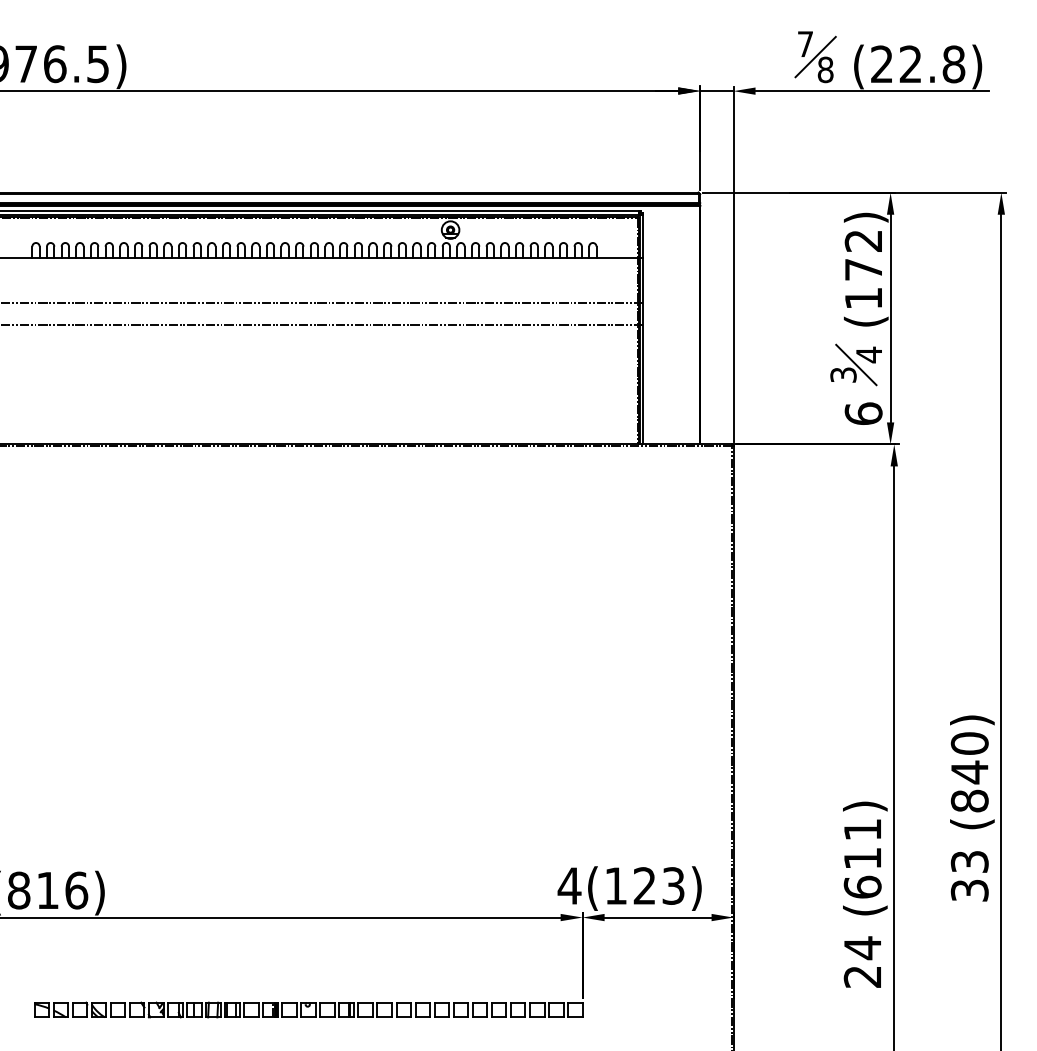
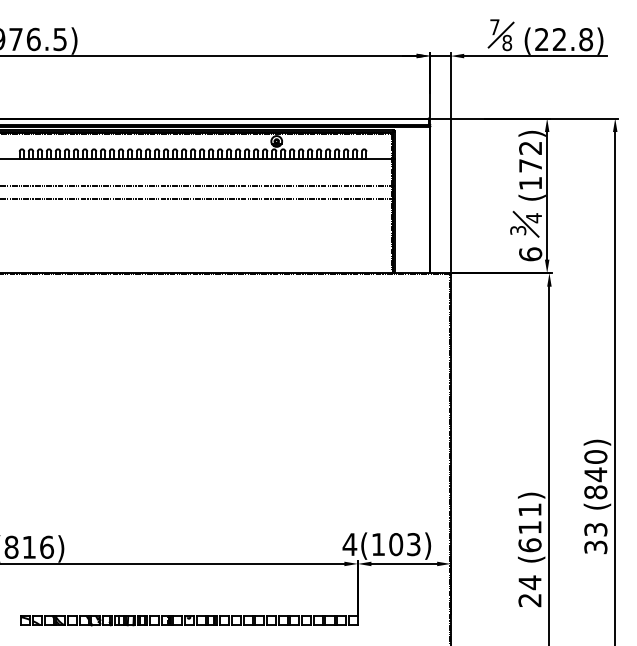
text: (645, 885) -> (396, 544), 4(123) -> 4(103)

